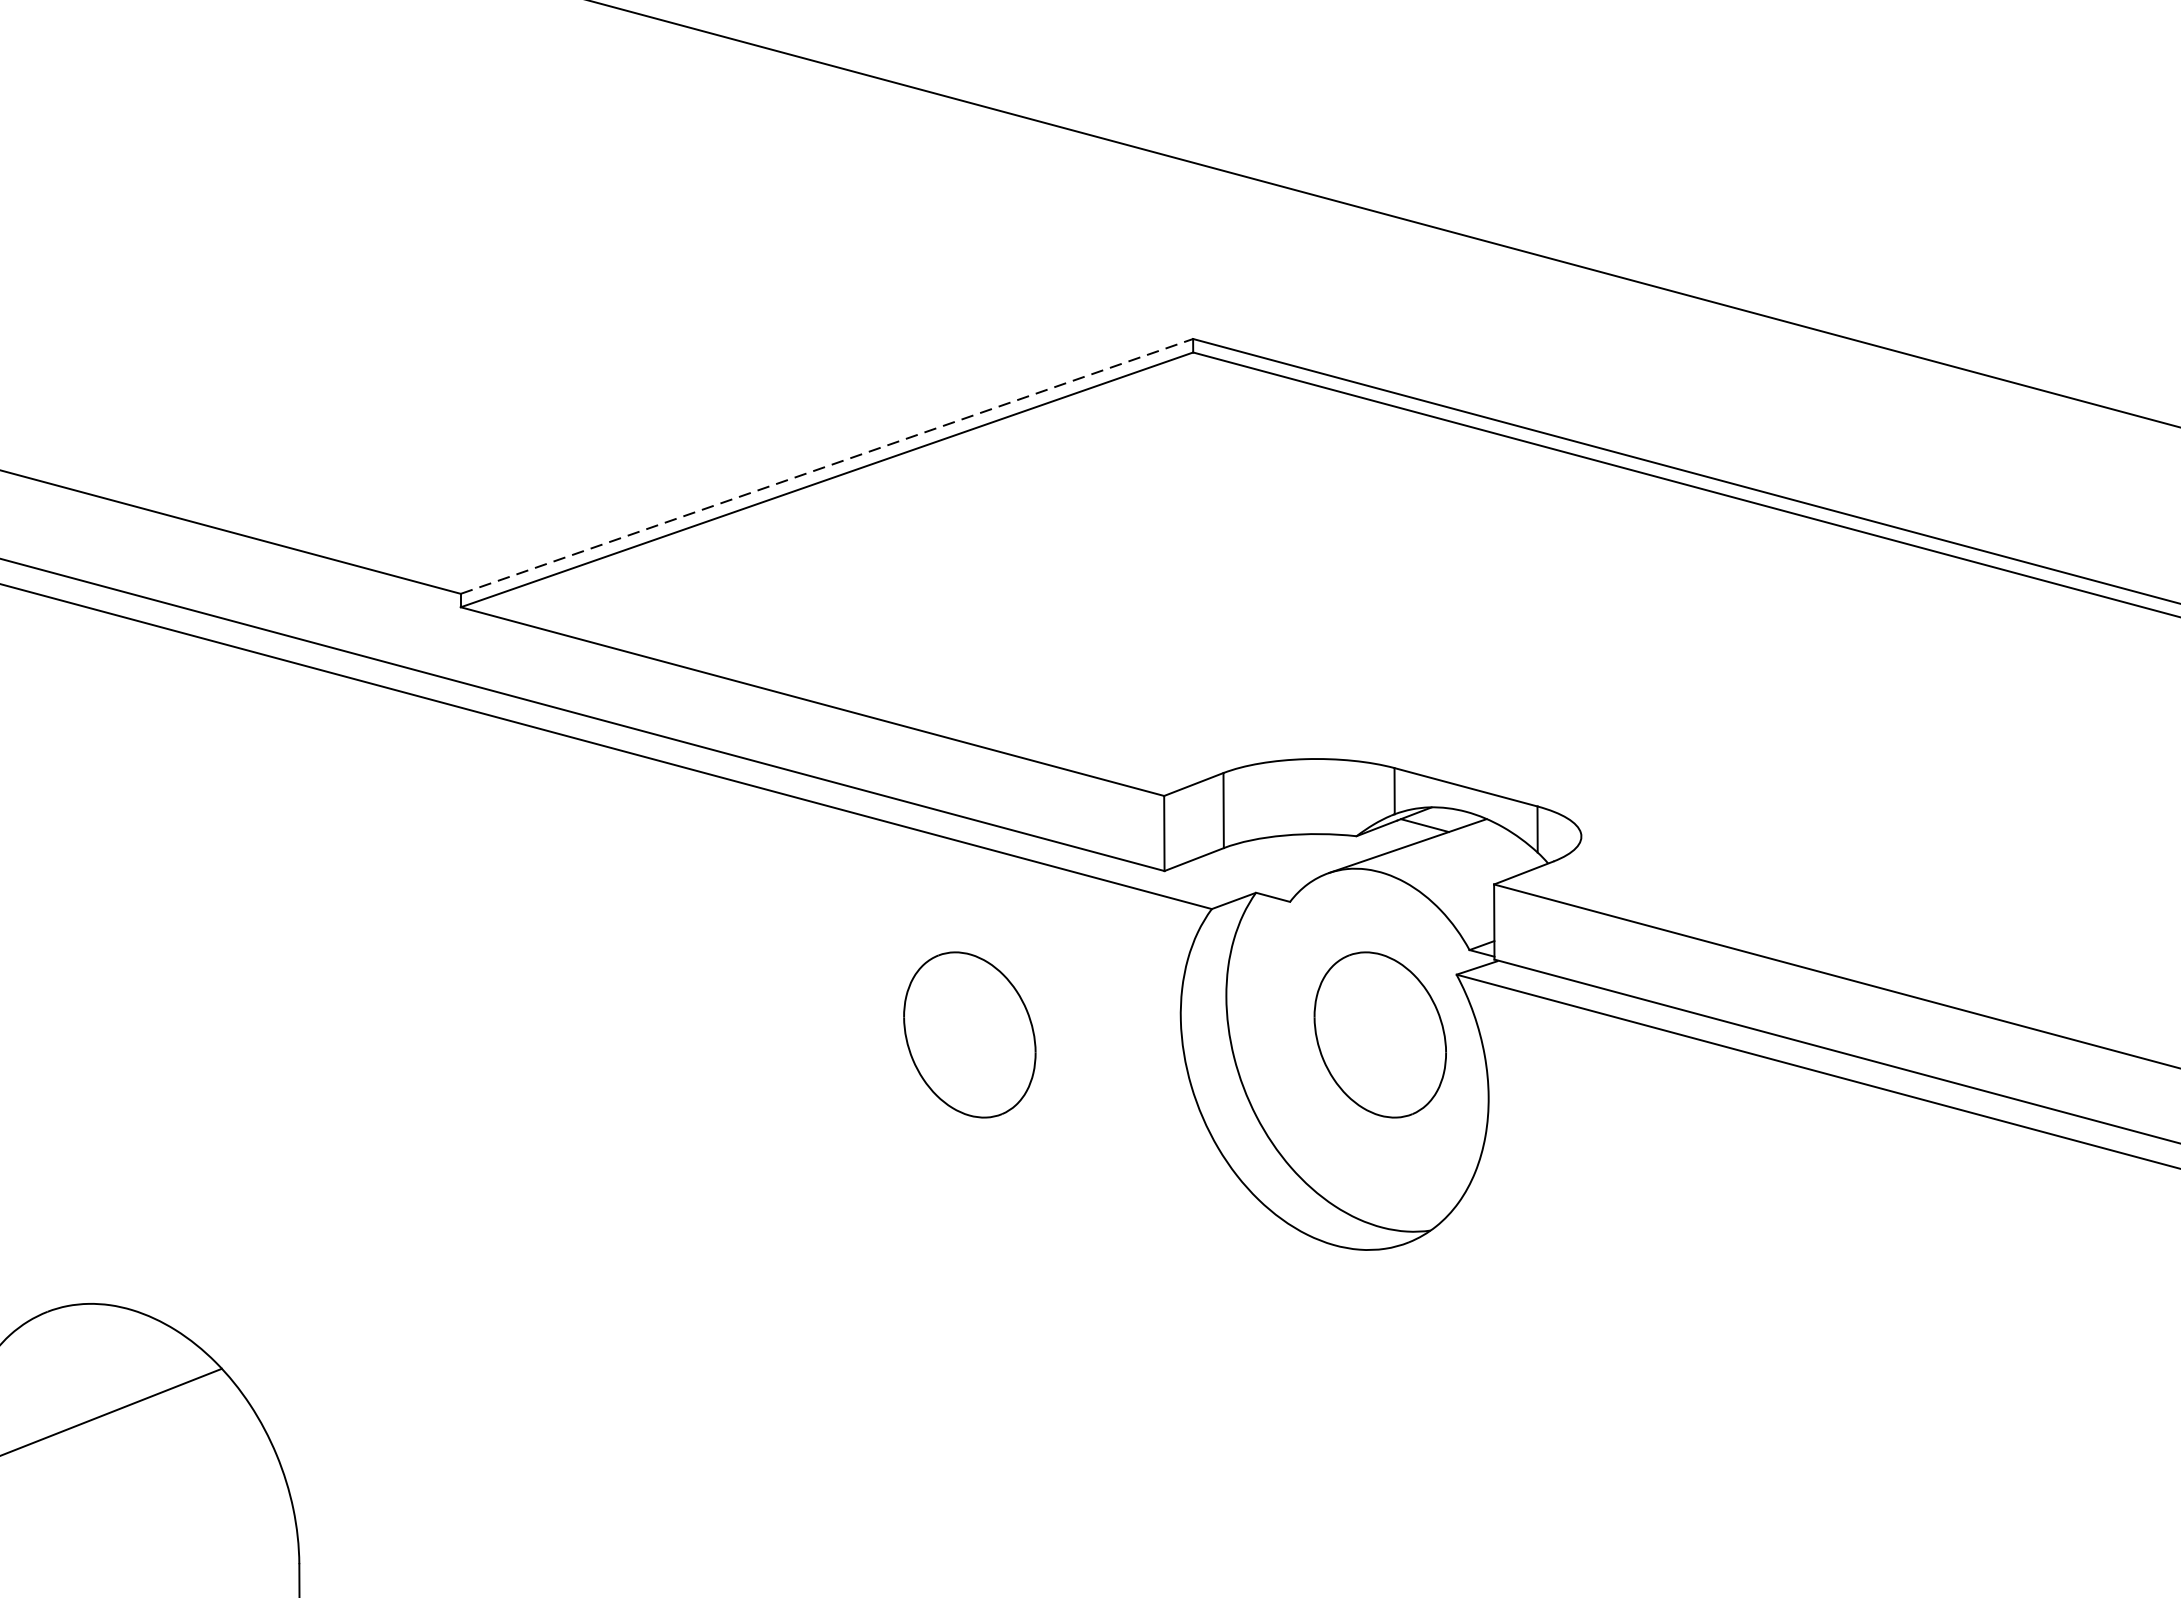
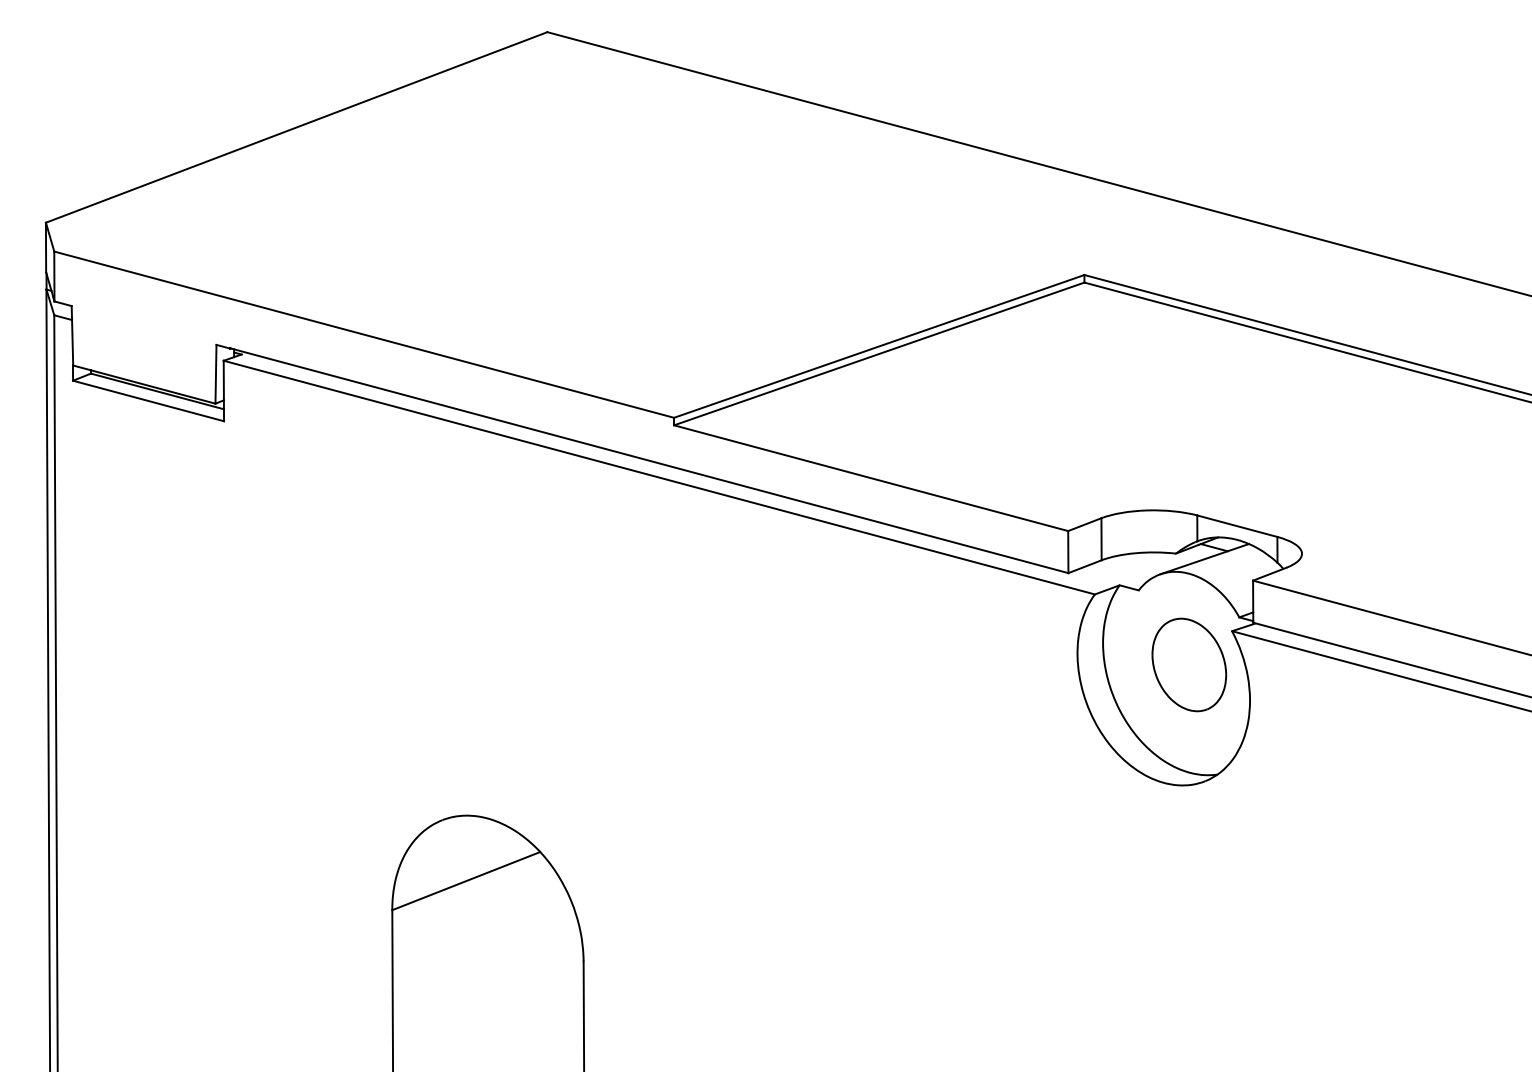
line: (827, 466) -> (879, 346), dashed -> solid
part: (970, 1034) -> (959, 664), removed

